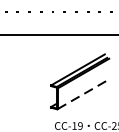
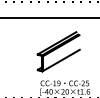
line: (84, 94) -> (61, 60), dashed -> solid

